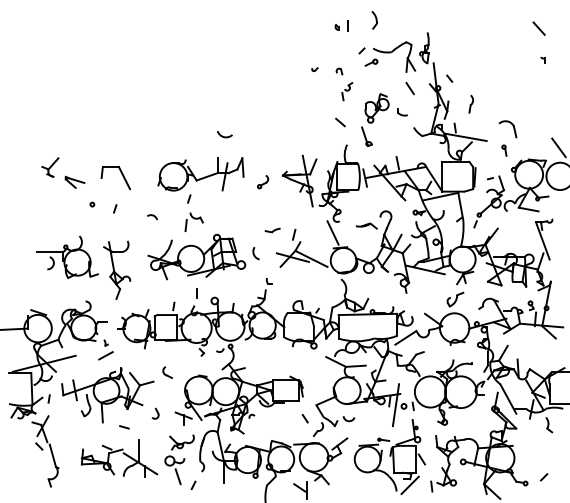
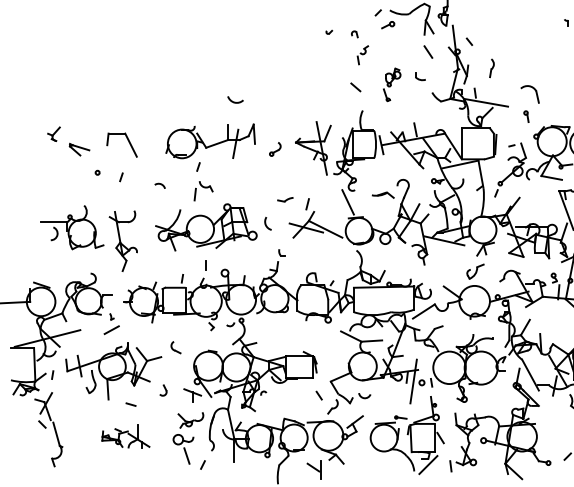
part: (375, 119) -> (392, 84), size x0.6
part: (50, 167) -> (54, 134), size x0.7
part: (119, 458) -> (125, 437), size x0.6

